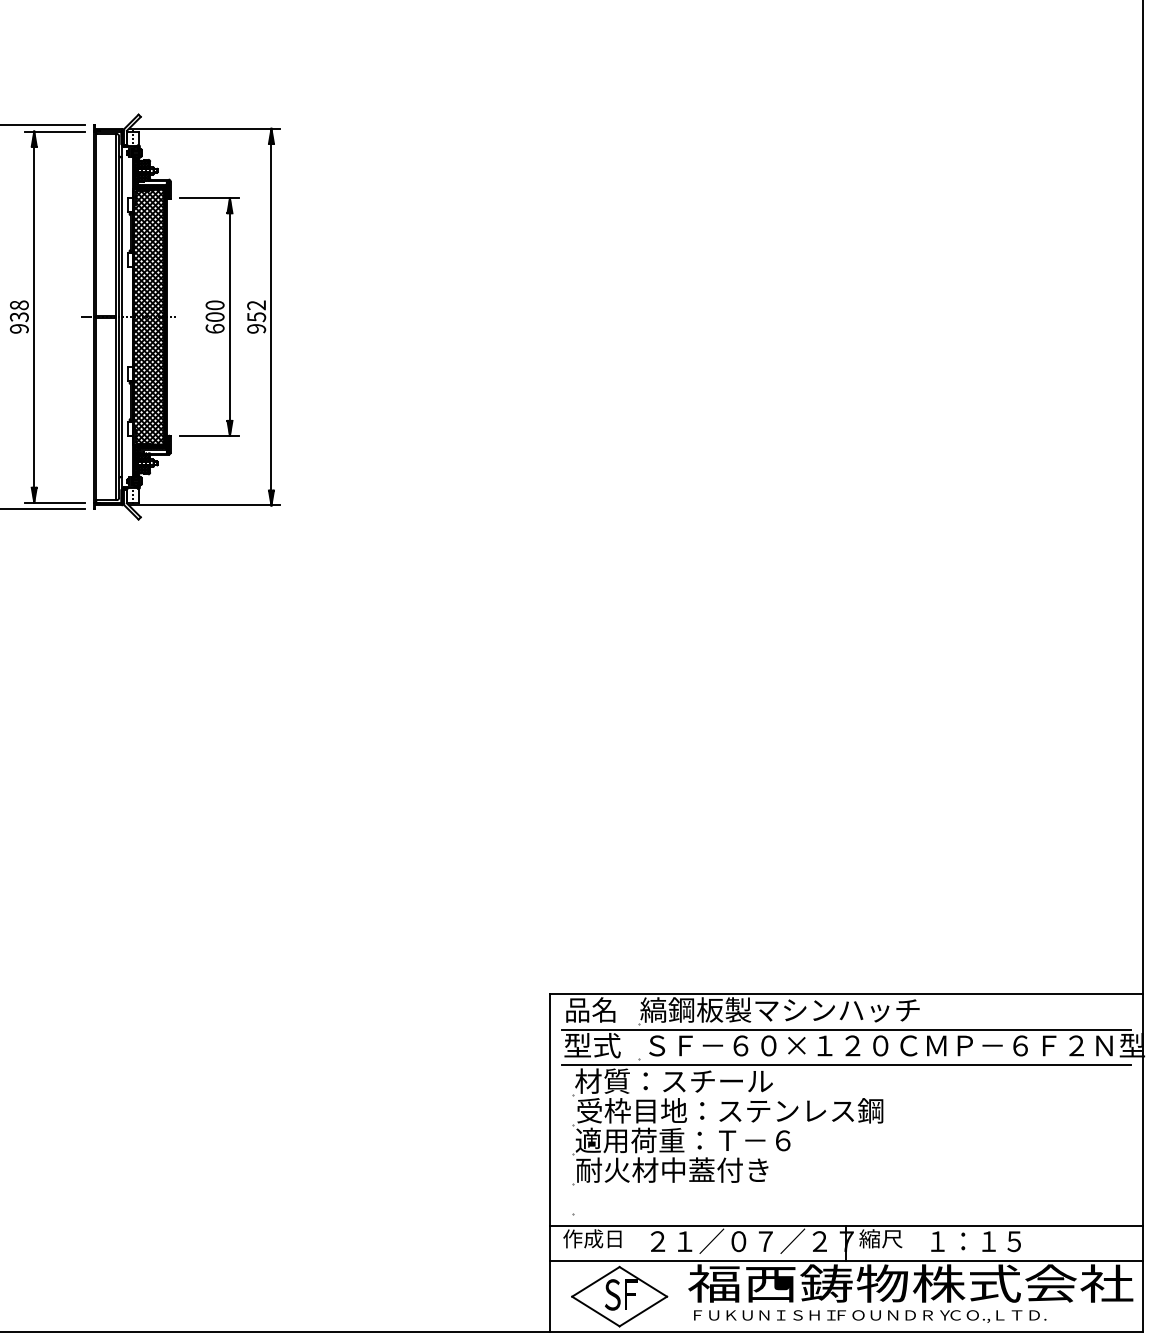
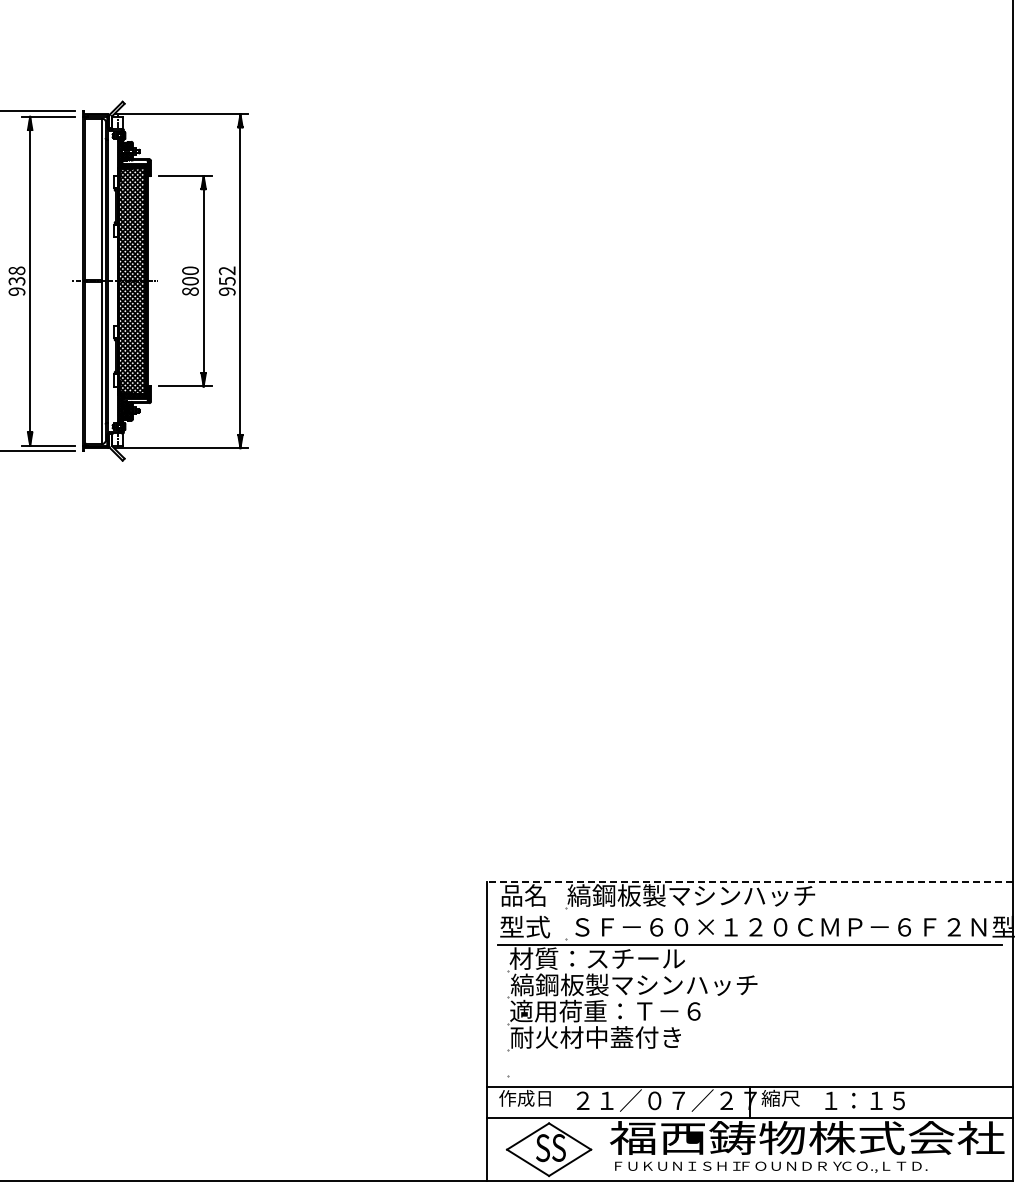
text: (215, 328) -> (190, 291), 600 -> 800
line: (845, 994) -> (749, 881), solid -> dashed
line: (845, 1030) -> (749, 913), removed
text: (729, 1110) -> (646, 984), 受枠目地：ステンレス鋼 -> 縞鋼板製マシンハッチ
text: (630, 1294) -> (558, 1147), F -> S

